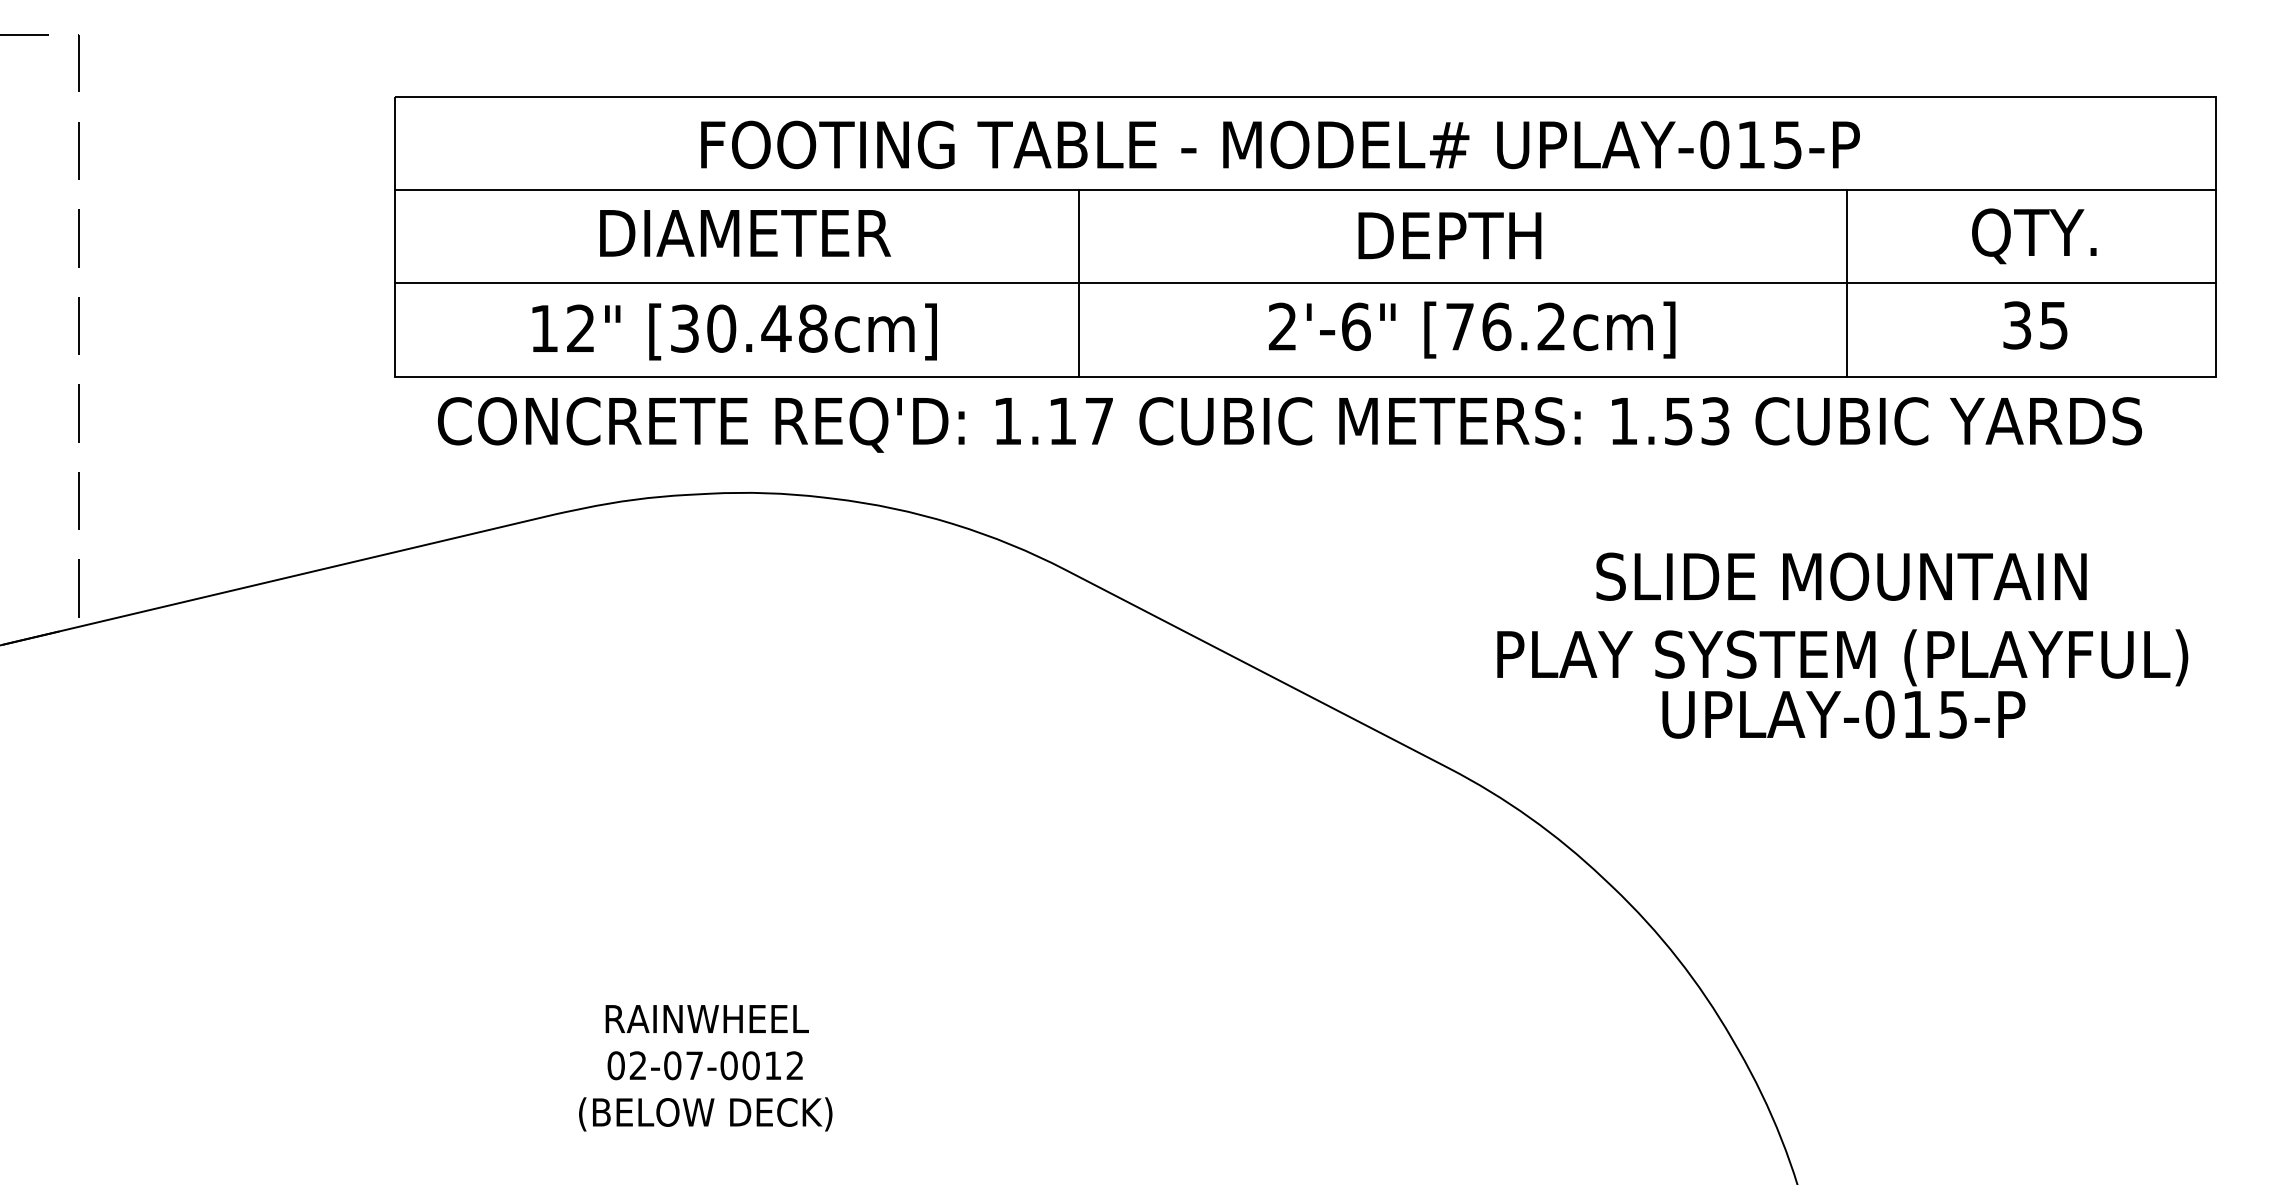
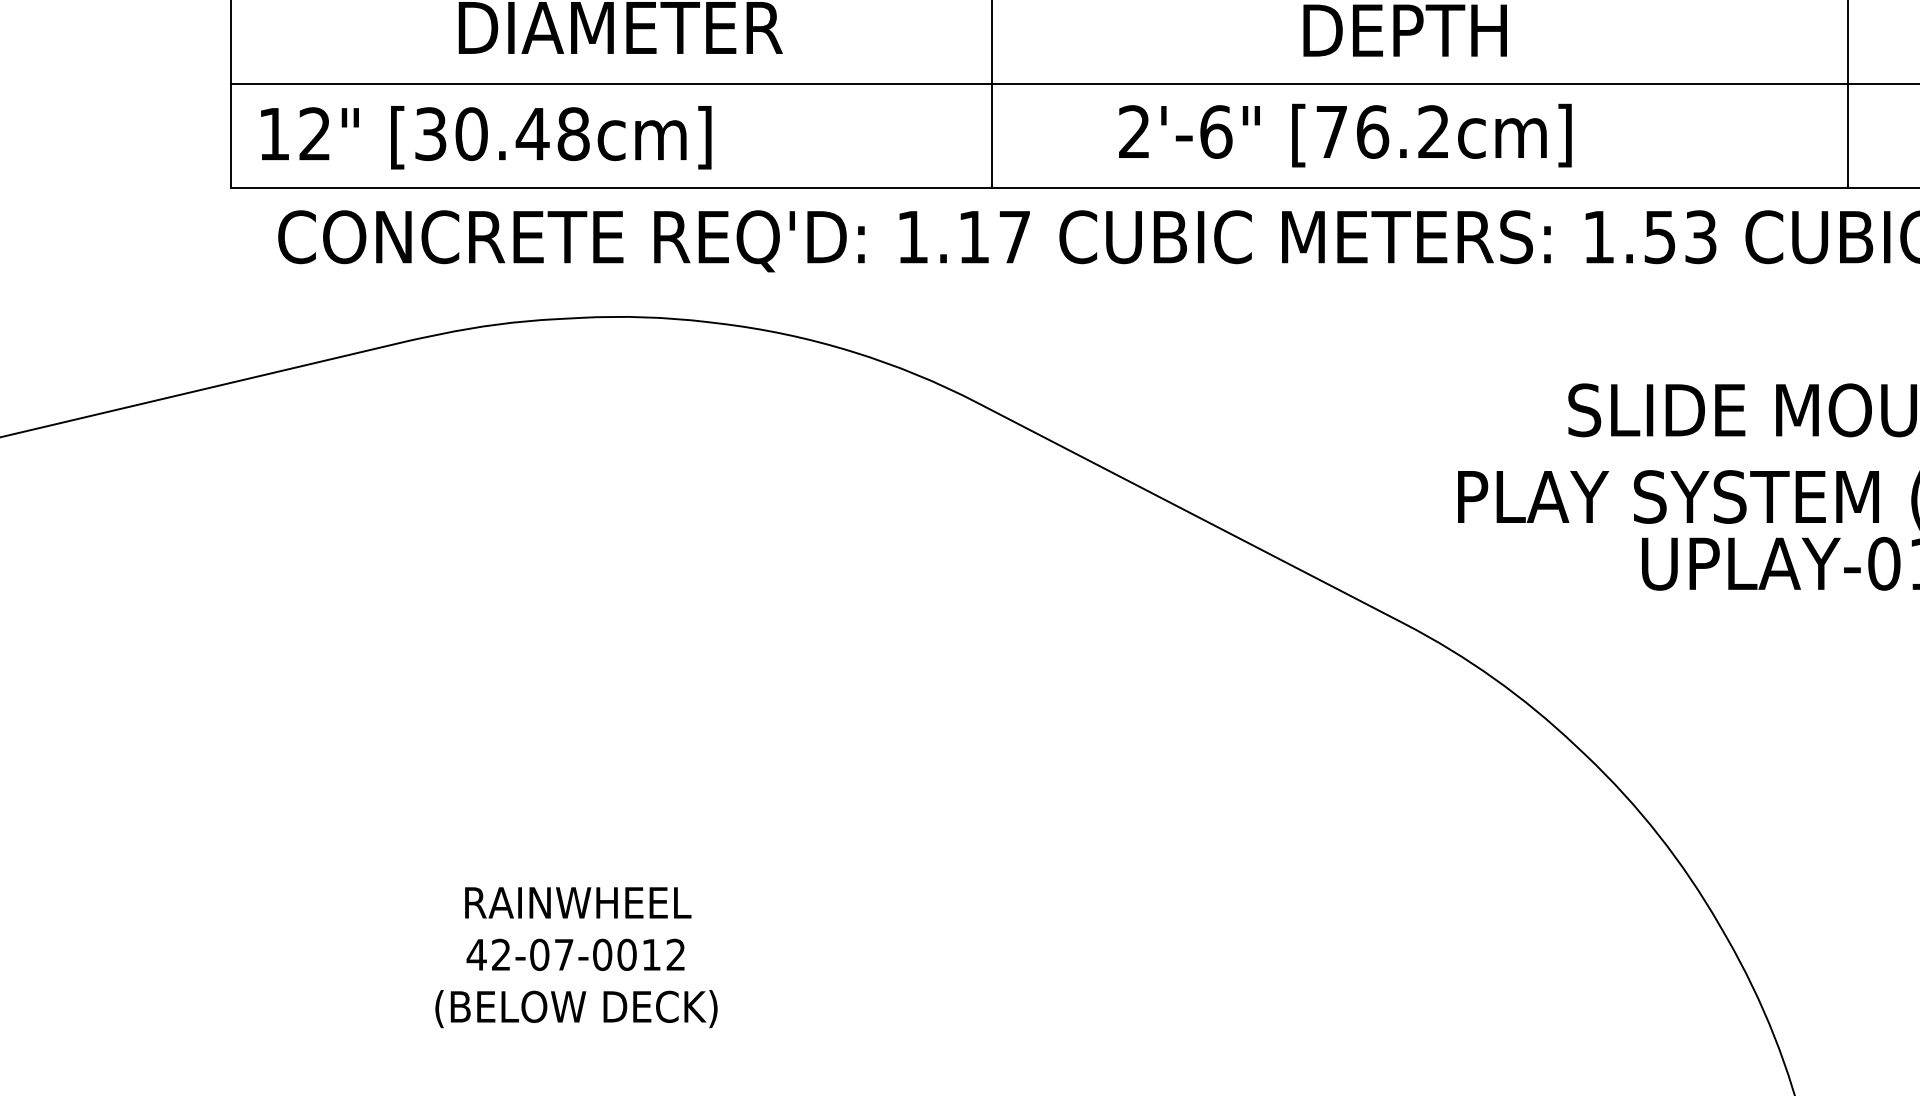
text: (1472, 329) -> (1345, 134), moved
text: (734, 331) -> (486, 137), moved
text: (616, 1065) -> (477, 954), 02-07-0012 -> 42-07-0012

